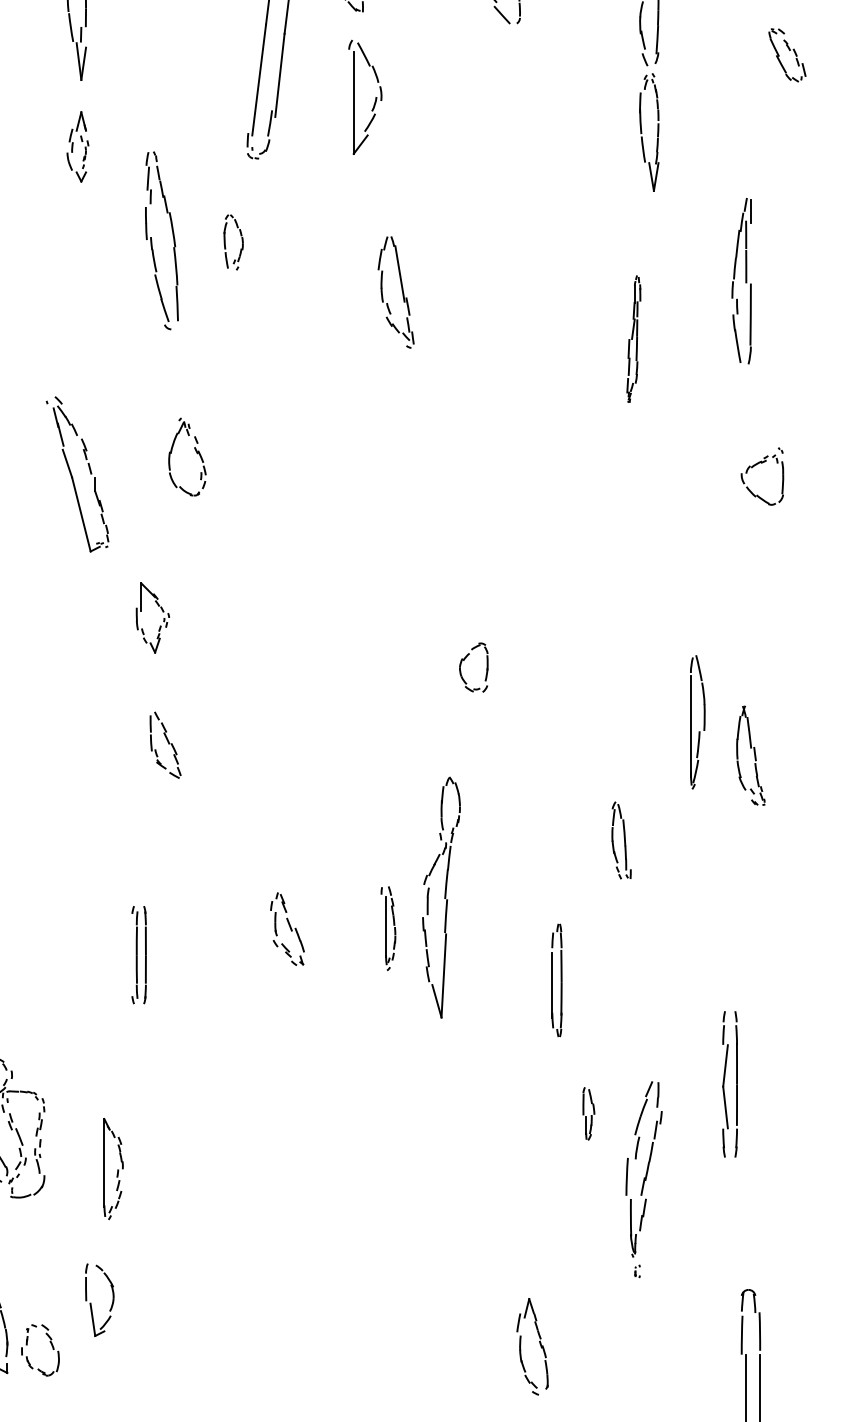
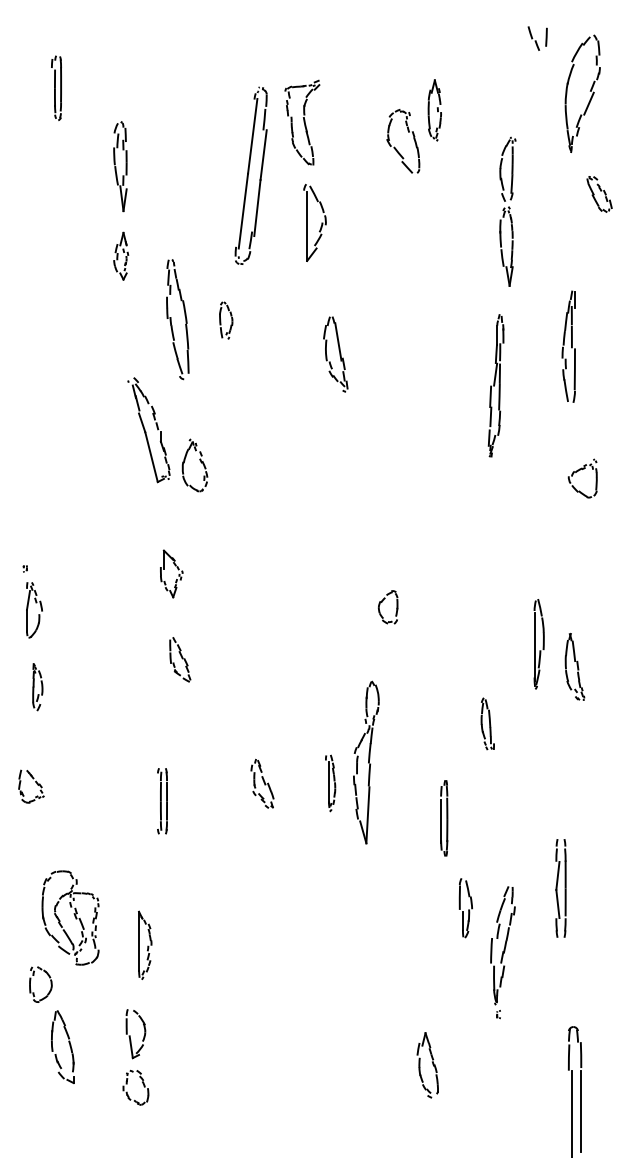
part: (632, 338) -> (495, 385), size x1.67
part: (76, 475) -> (148, 430), moved
part: (588, 1114) -> (465, 908), size x1.67
part: (50, 1344) -> (142, 1083), moved

